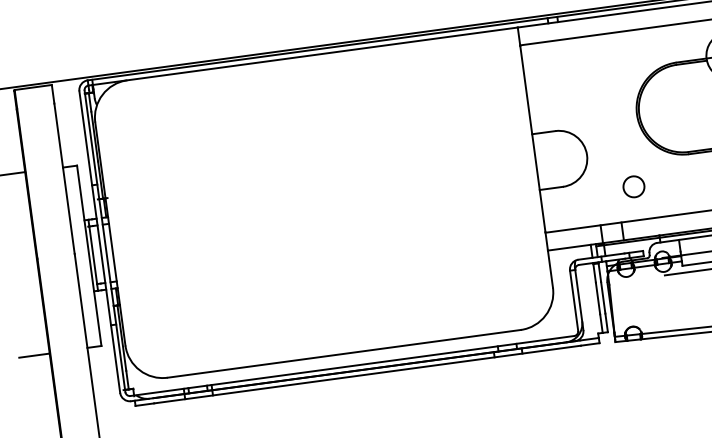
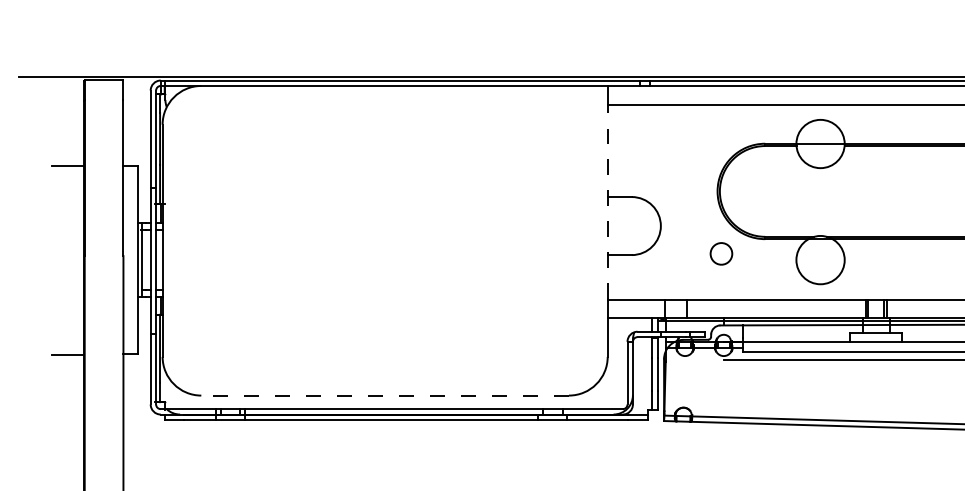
line: (532, 139) -> (607, 202), solid -> dashed
circle: (633, 186) -> (721, 253), moved
line: (344, 353) -> (385, 395), solid -> dashed

